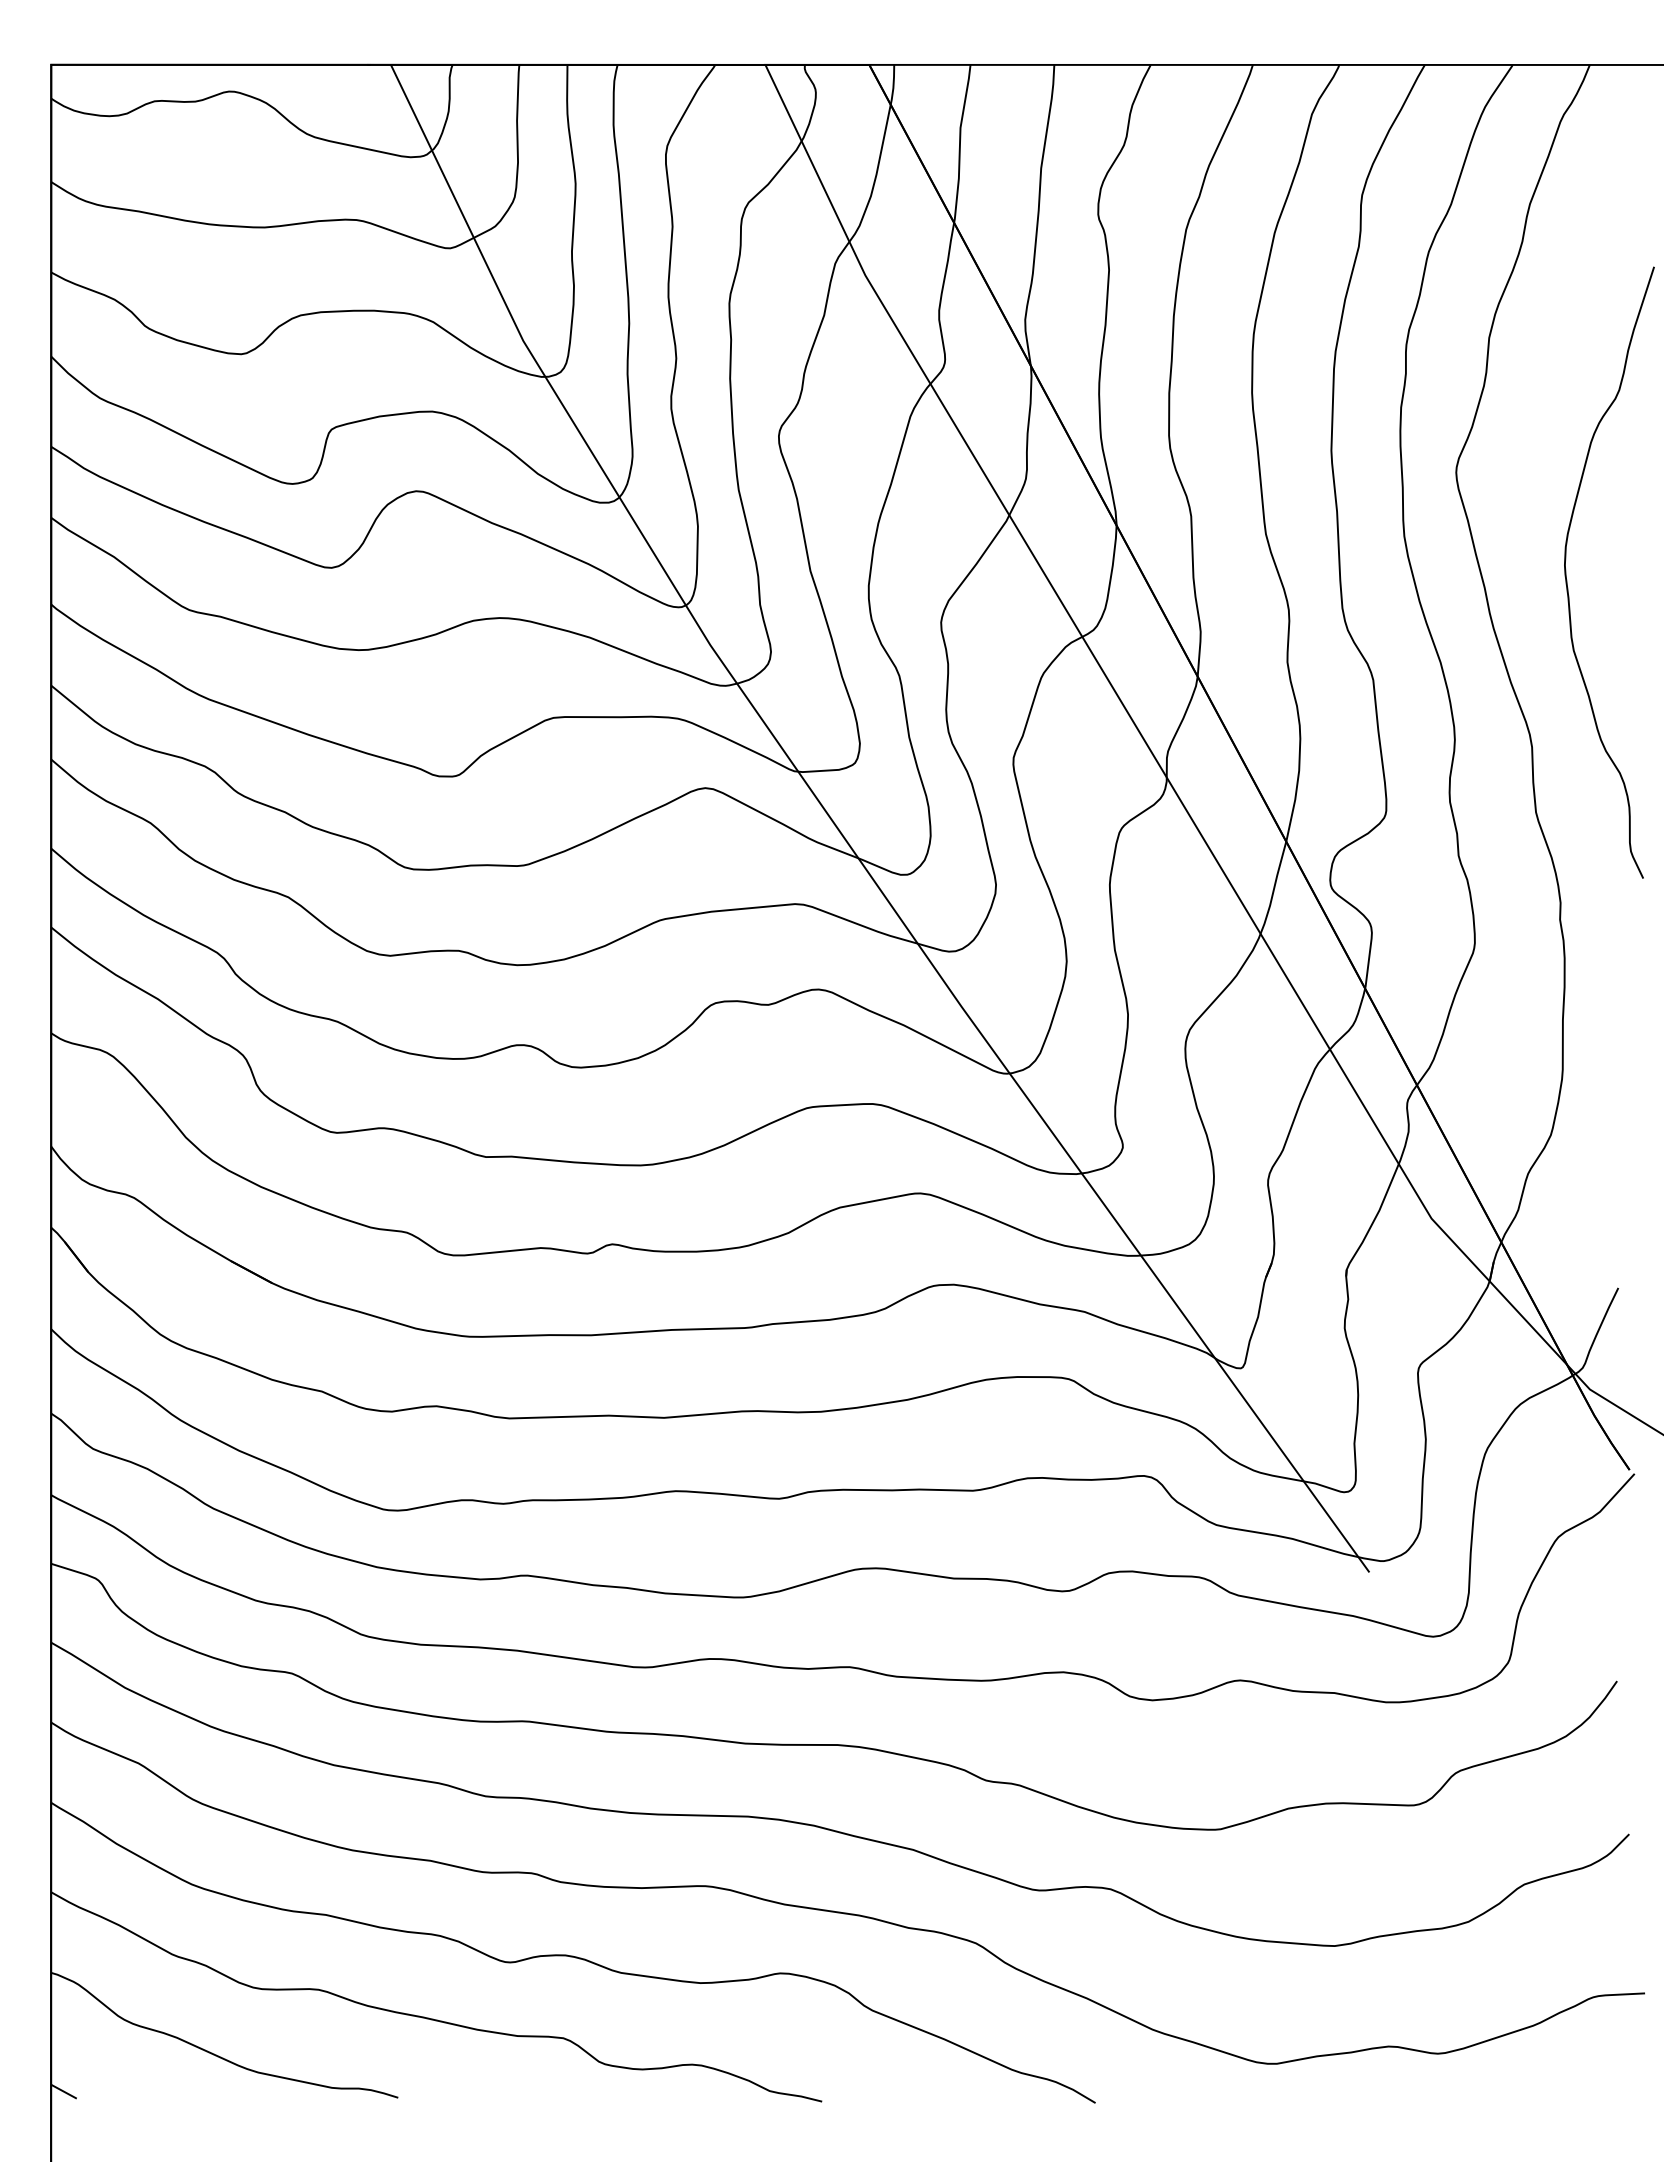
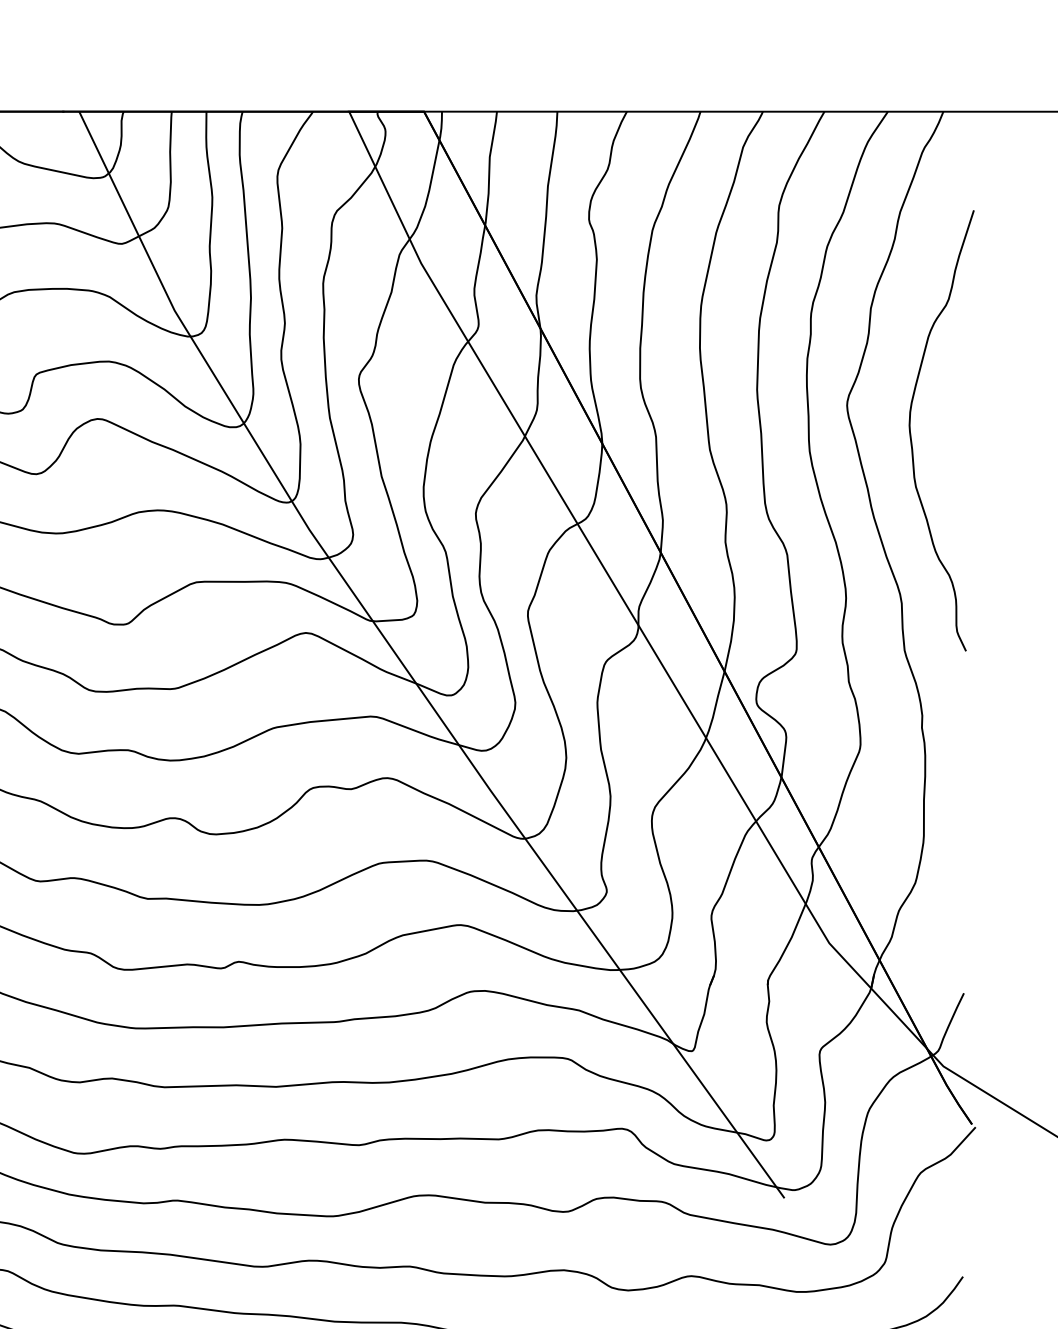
curve: (1567, 579) -> (911, 435), moved

